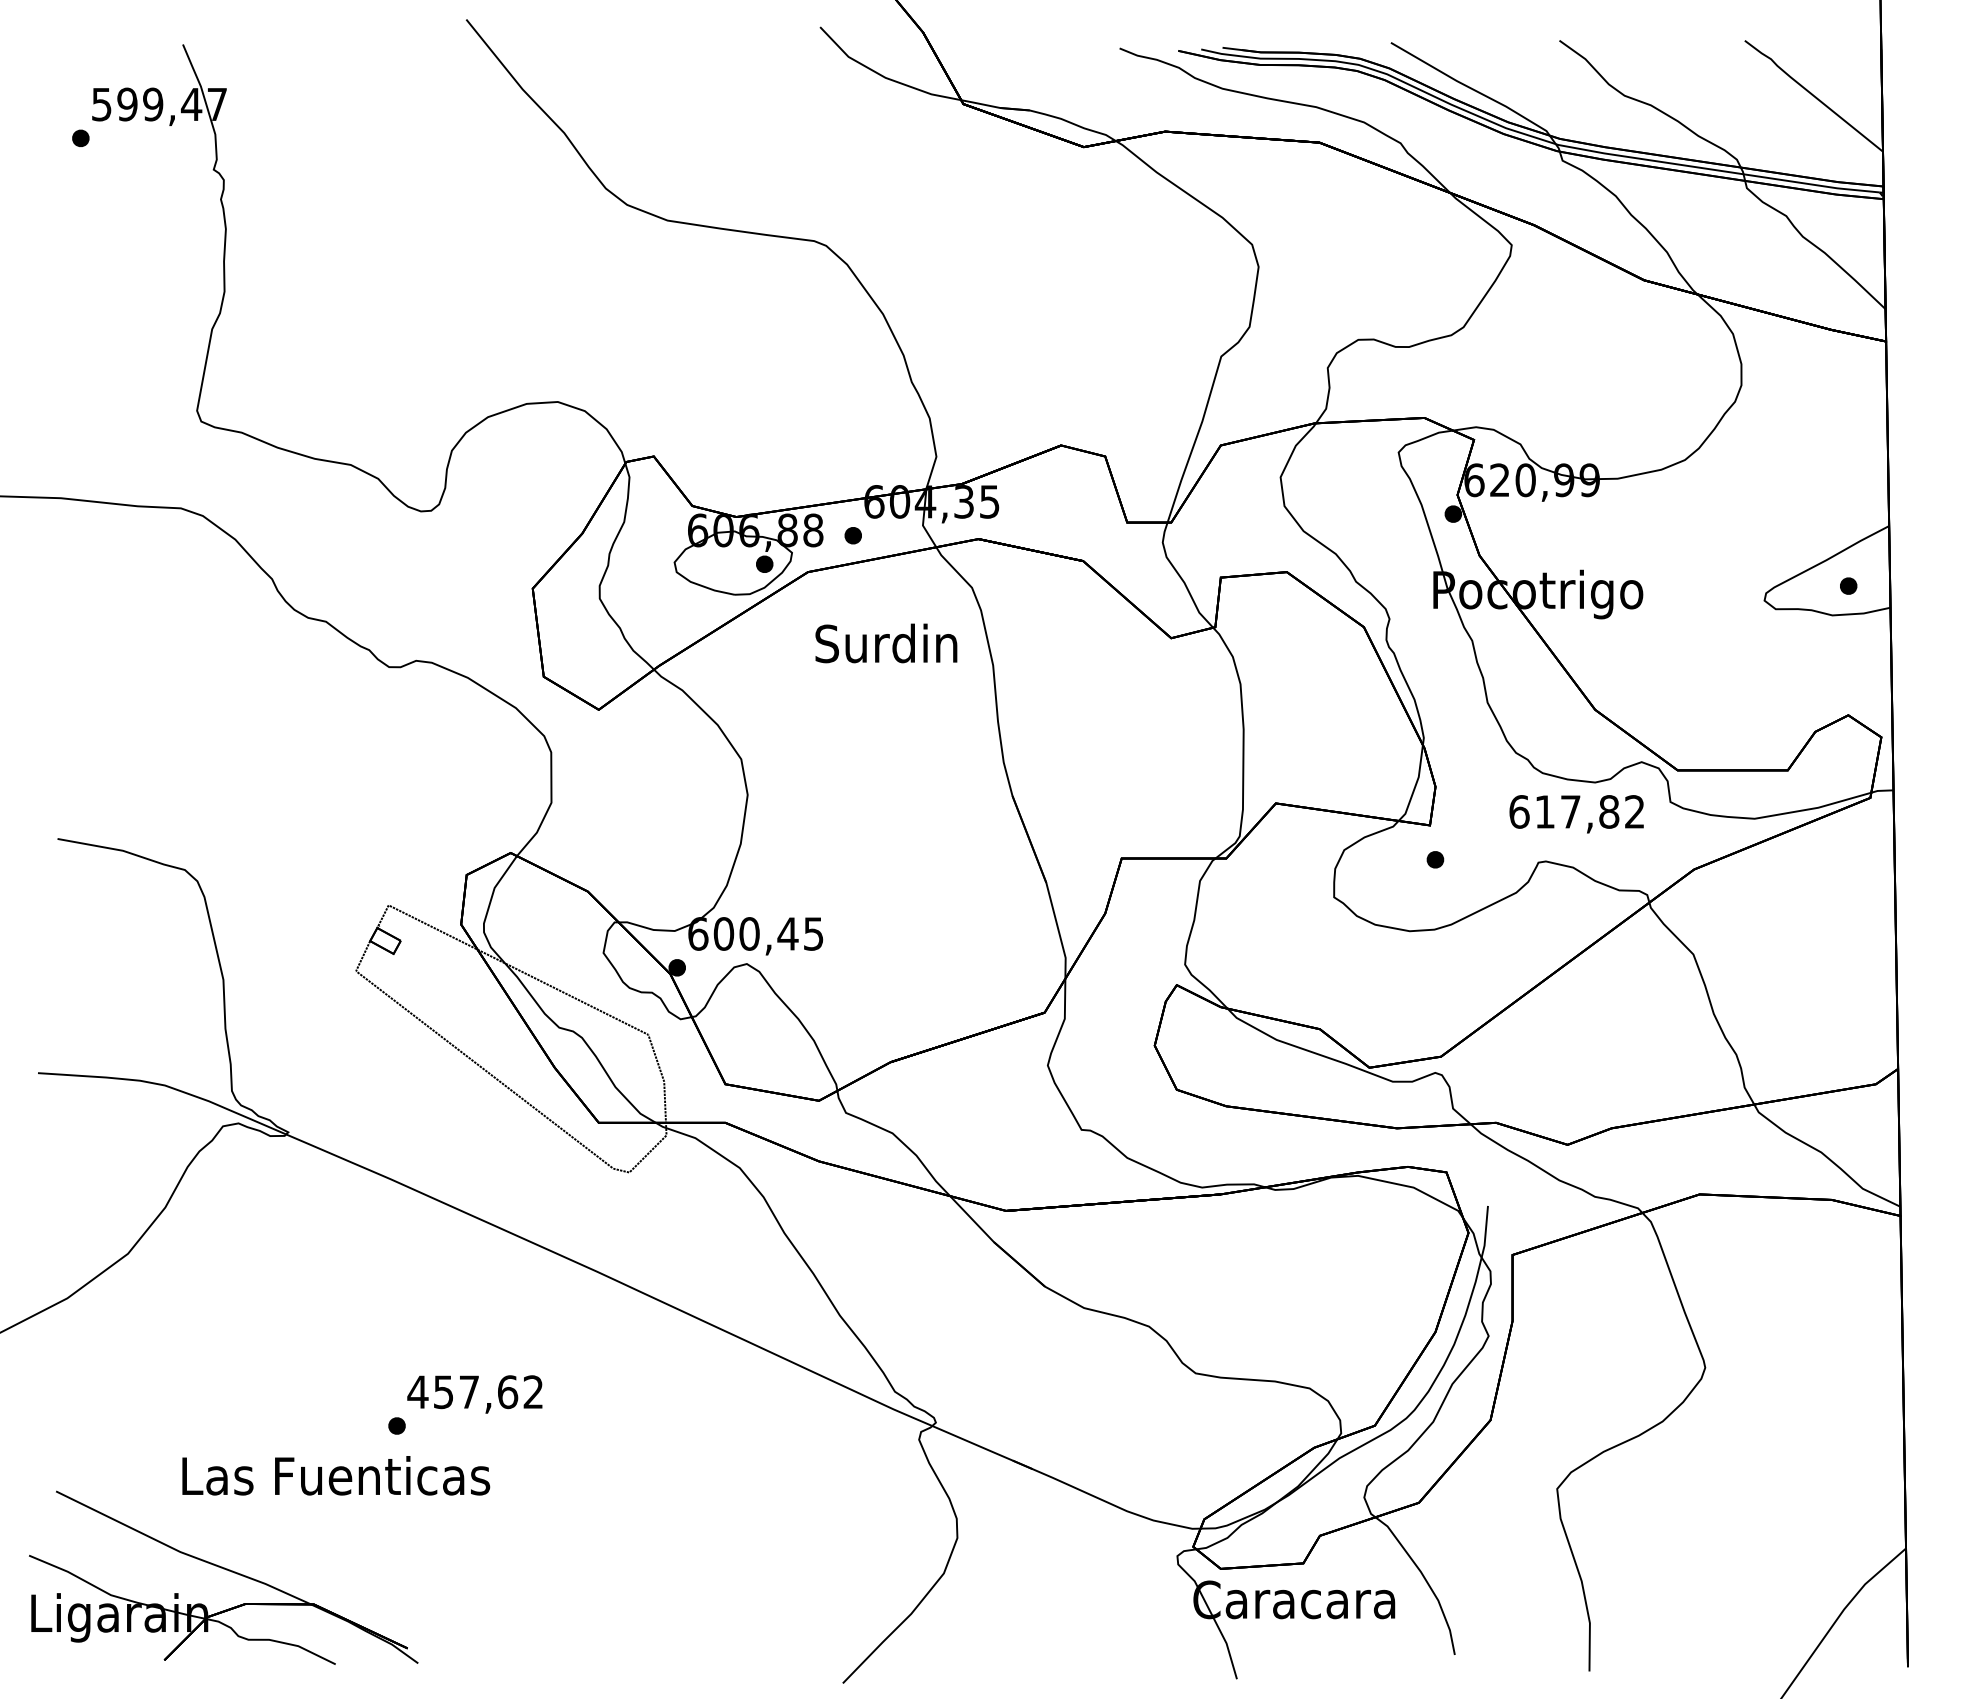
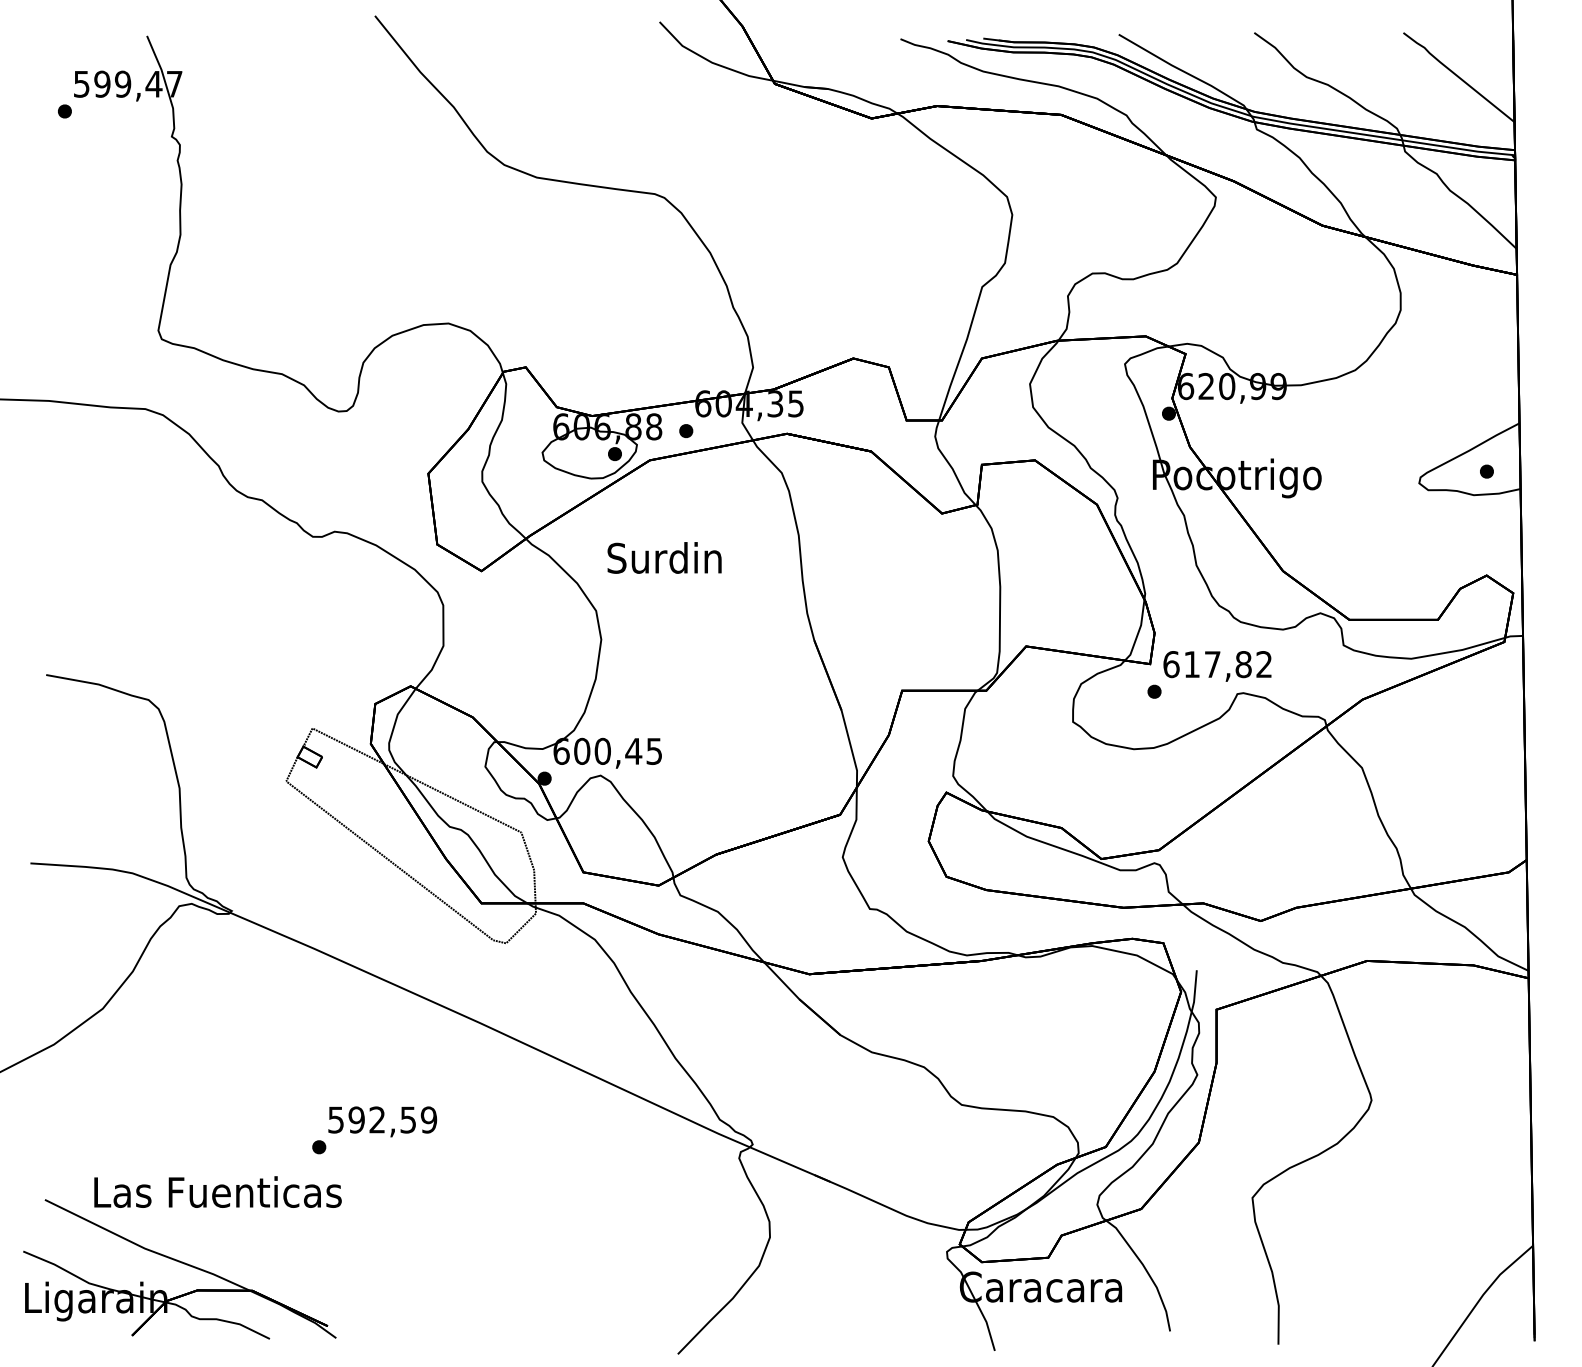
text: (886, 643) -> (664, 558), moved
text: (1576, 814) -> (1217, 666), moved
text: (475, 1392) -> (382, 1120), 457,62 -> 592,59
text: (336, 1475) -> (218, 1191), moved

